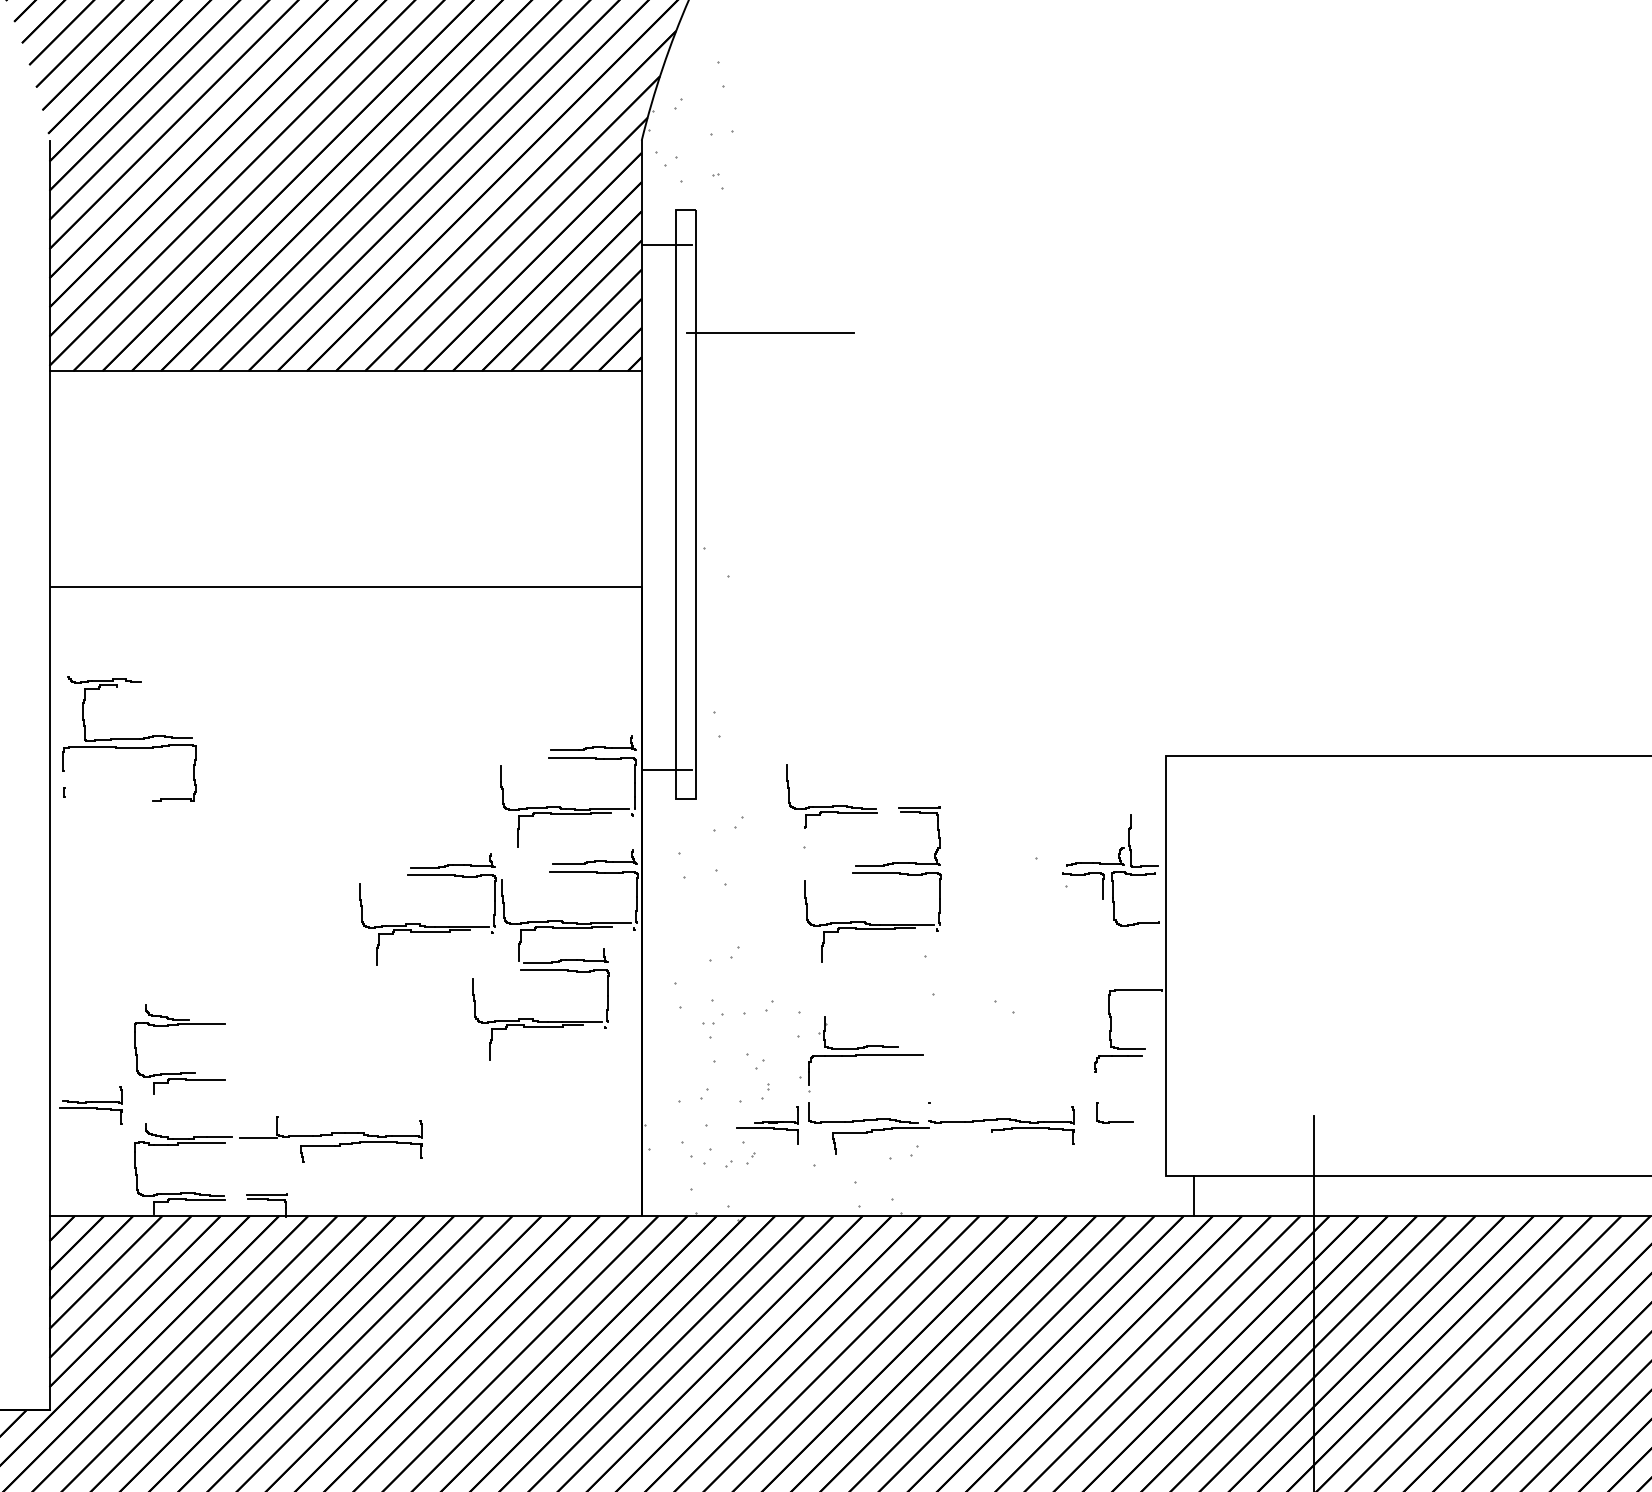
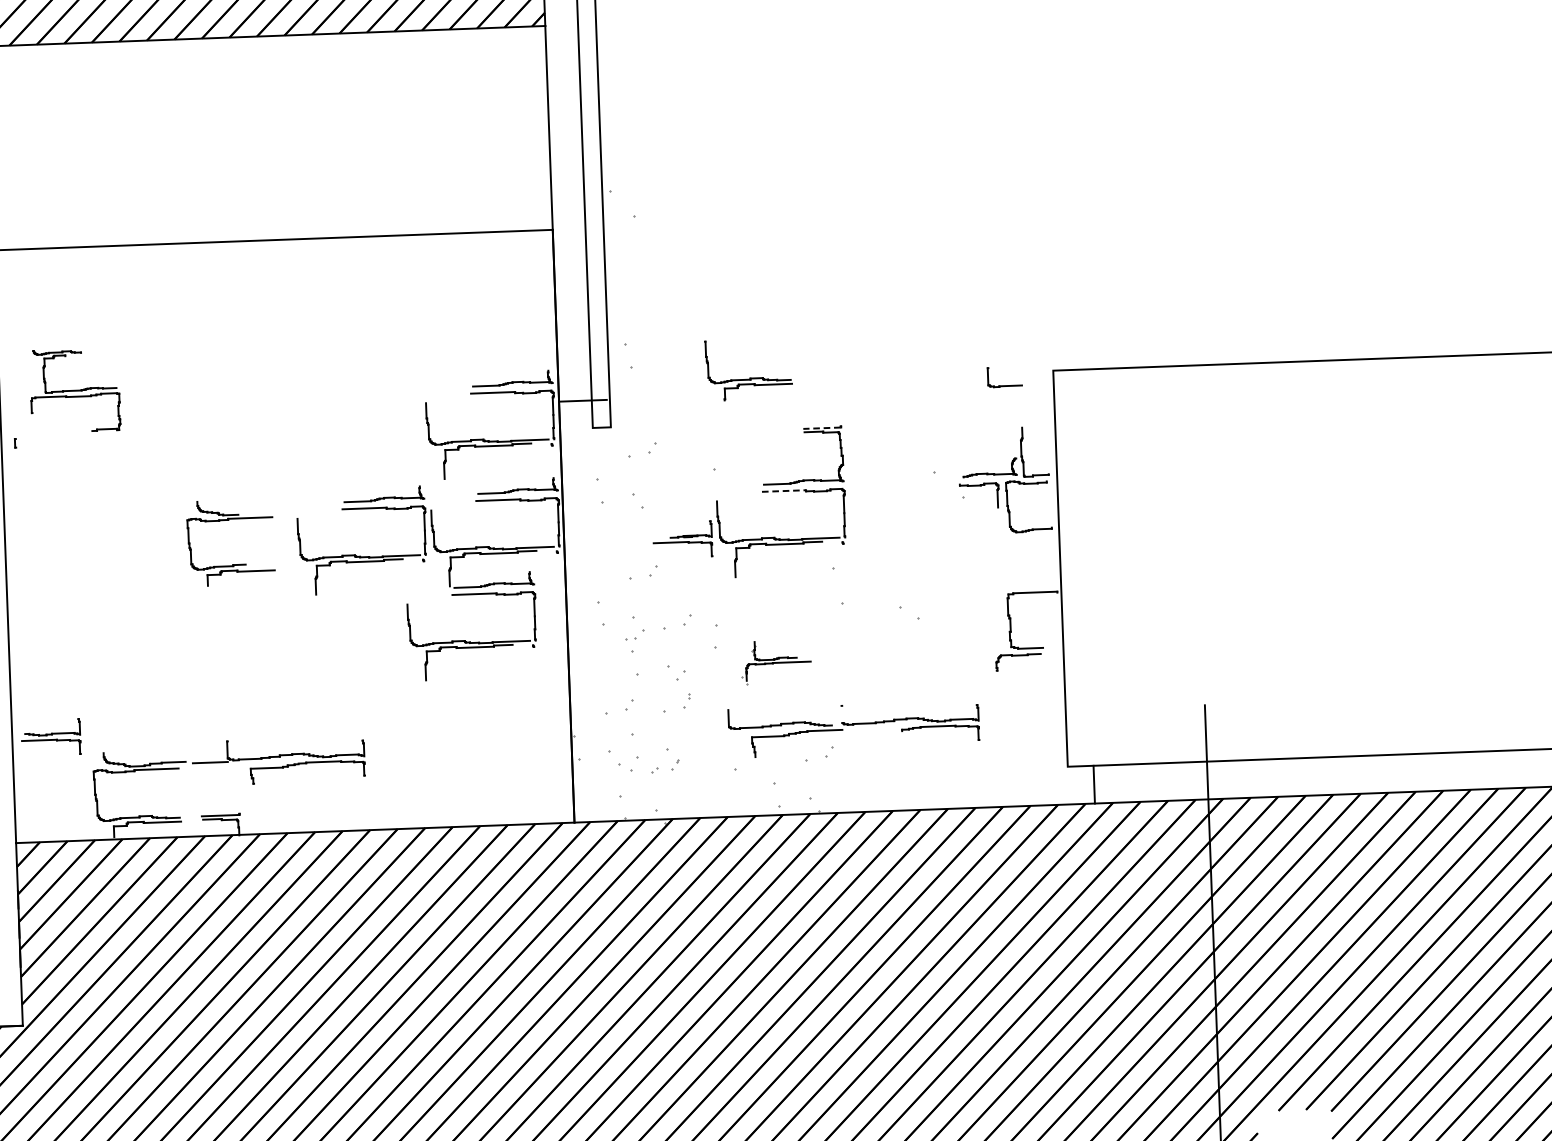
part: (129, 738) -> (75, 390), size x0.7
part: (832, 805) -> (749, 378), moved
line: (919, 807) -> (822, 427), solid -> dashed
line: (877, 873) -> (784, 491), solid -> dashed
part: (861, 1054) -> (776, 662), size x0.6
part: (180, 1072) -> (232, 564), moved
part: (1114, 1121) -> (1004, 385), moved
part: (767, 1125) -> (682, 539), moved

